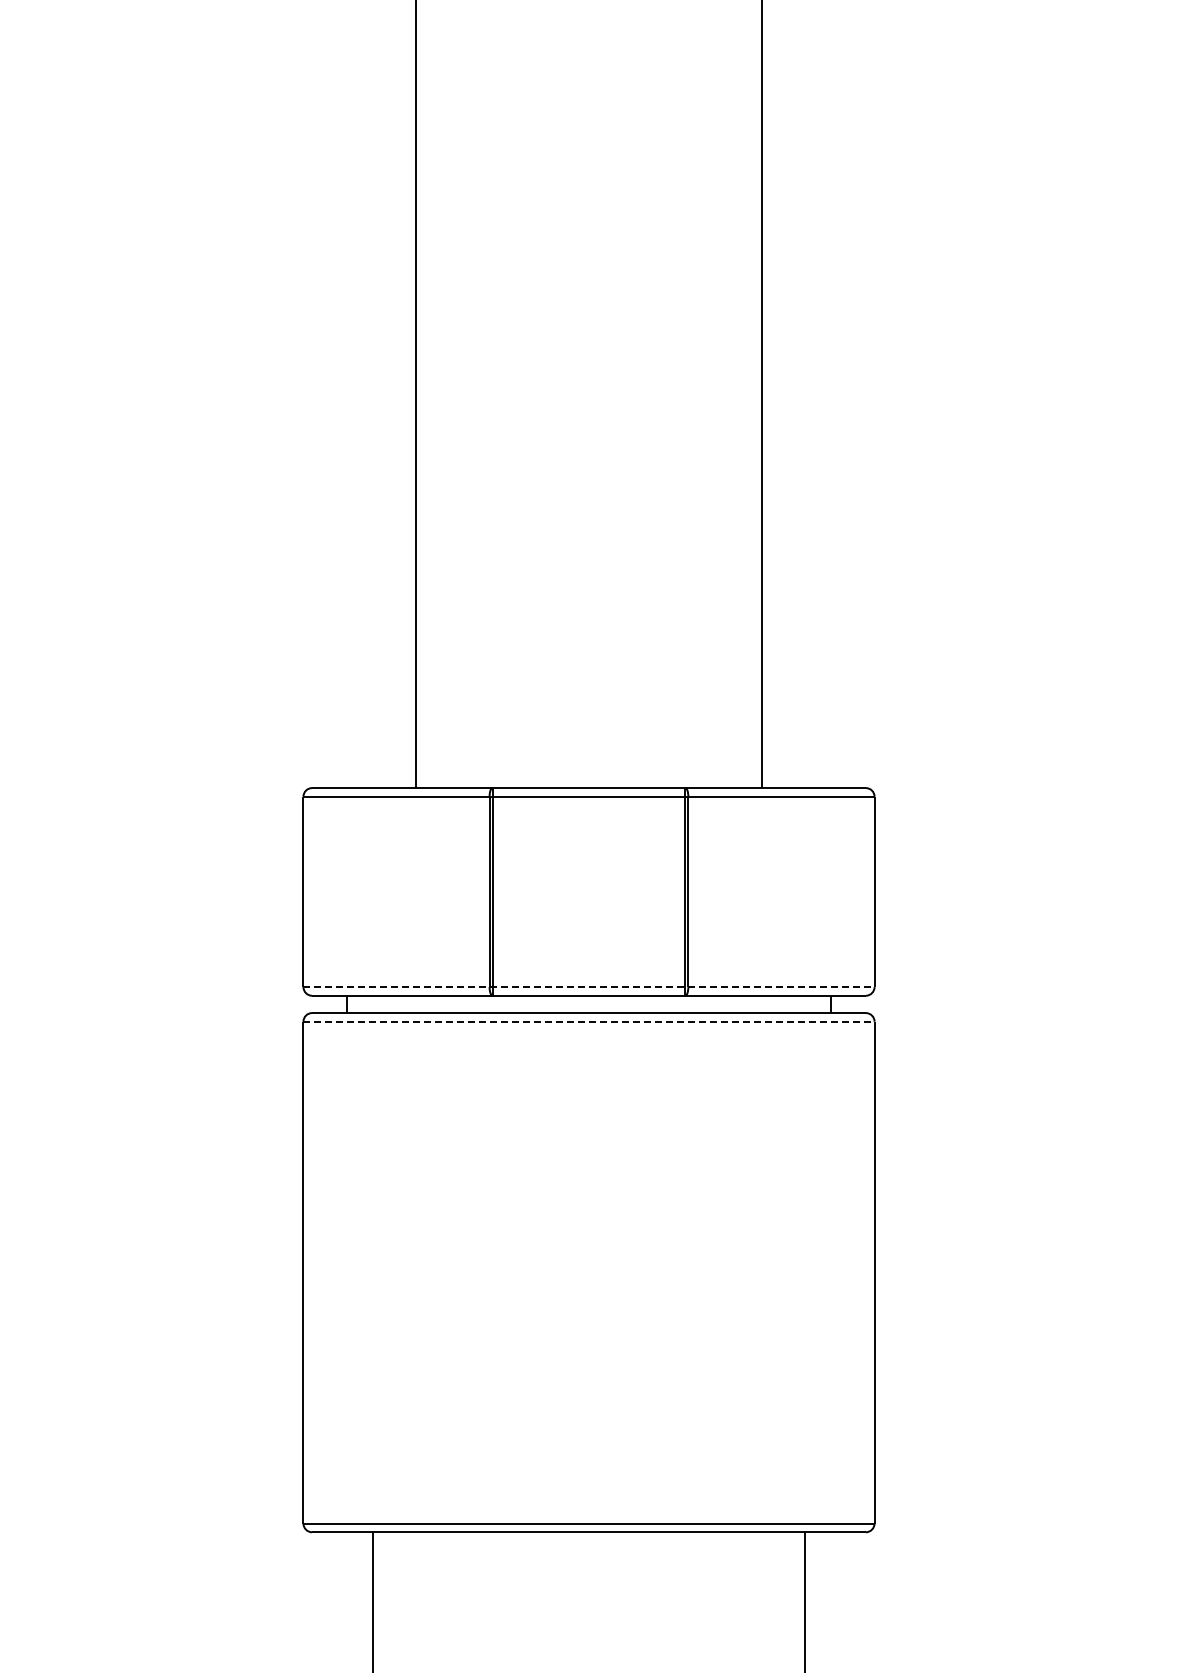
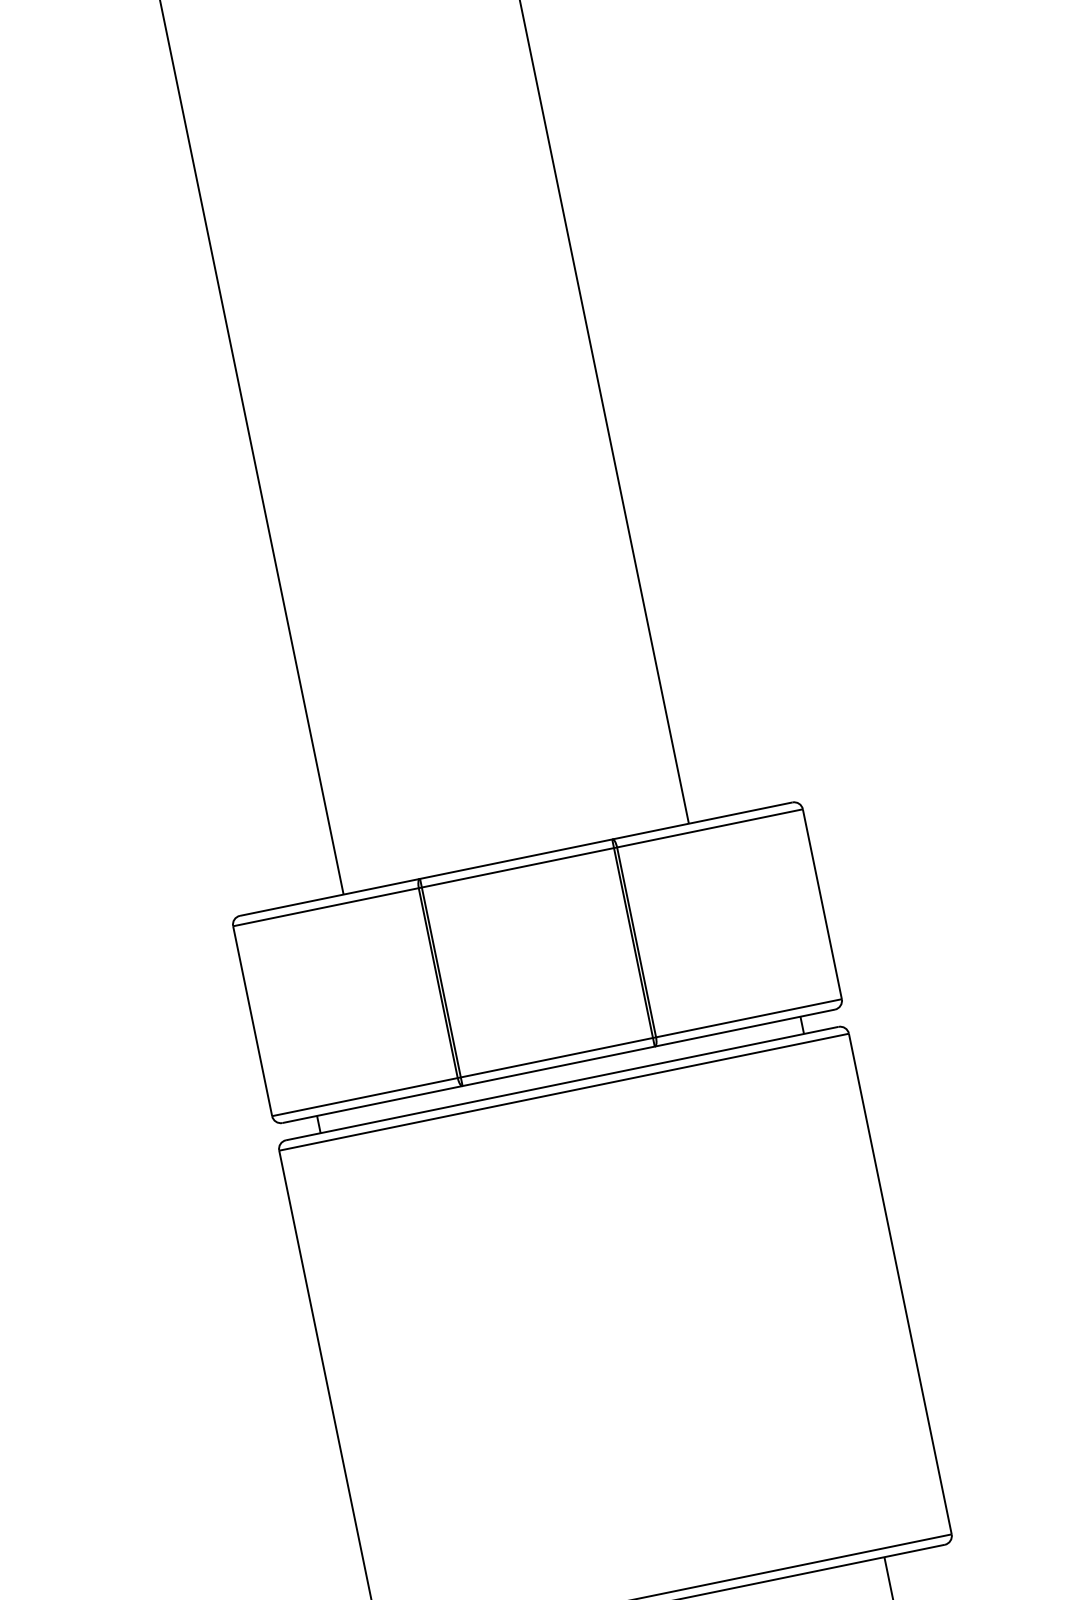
line: (589, 987) -> (557, 1057), dashed -> solid
line: (589, 1021) -> (564, 1091), dashed -> solid

